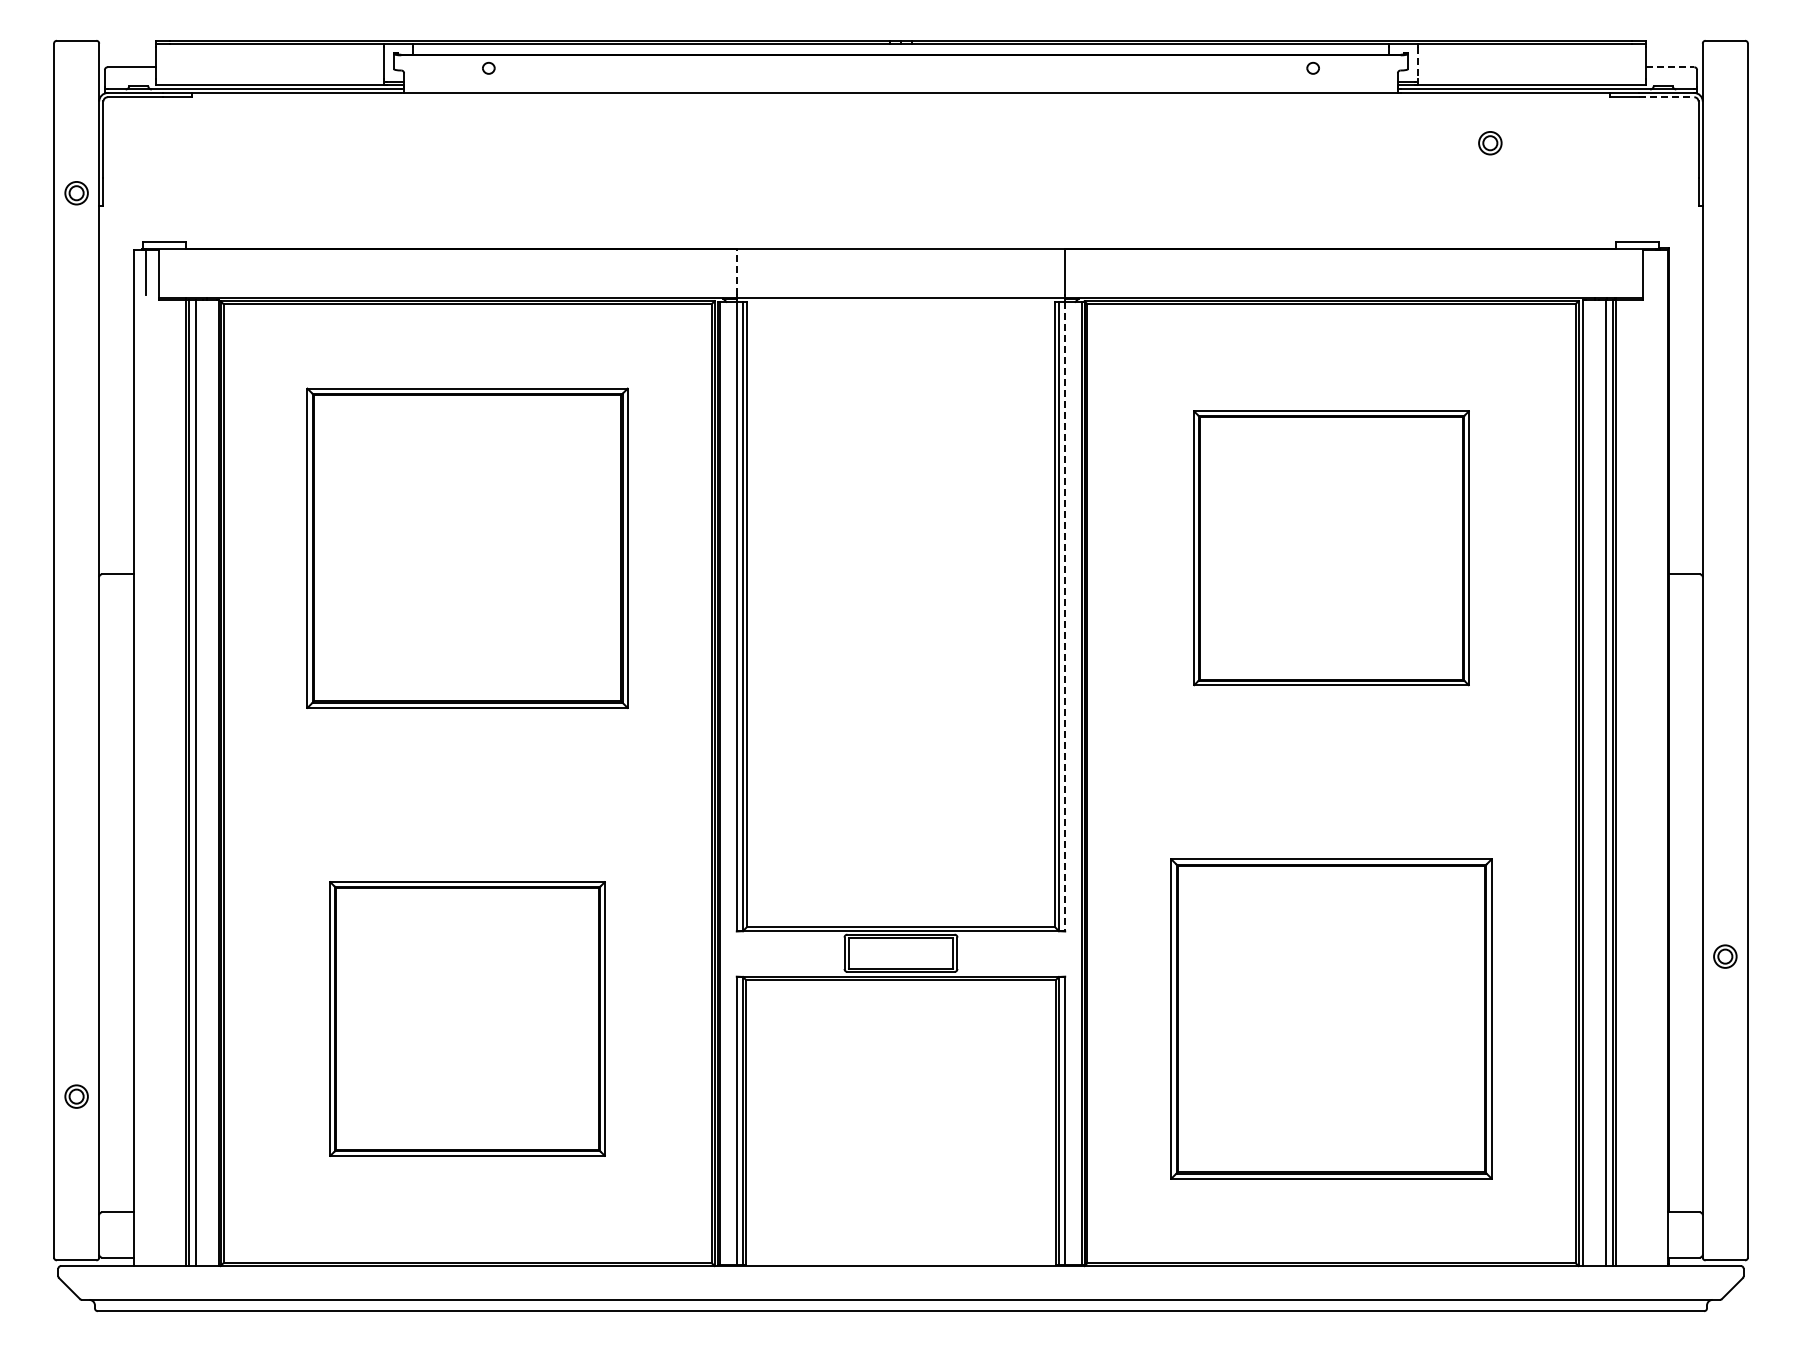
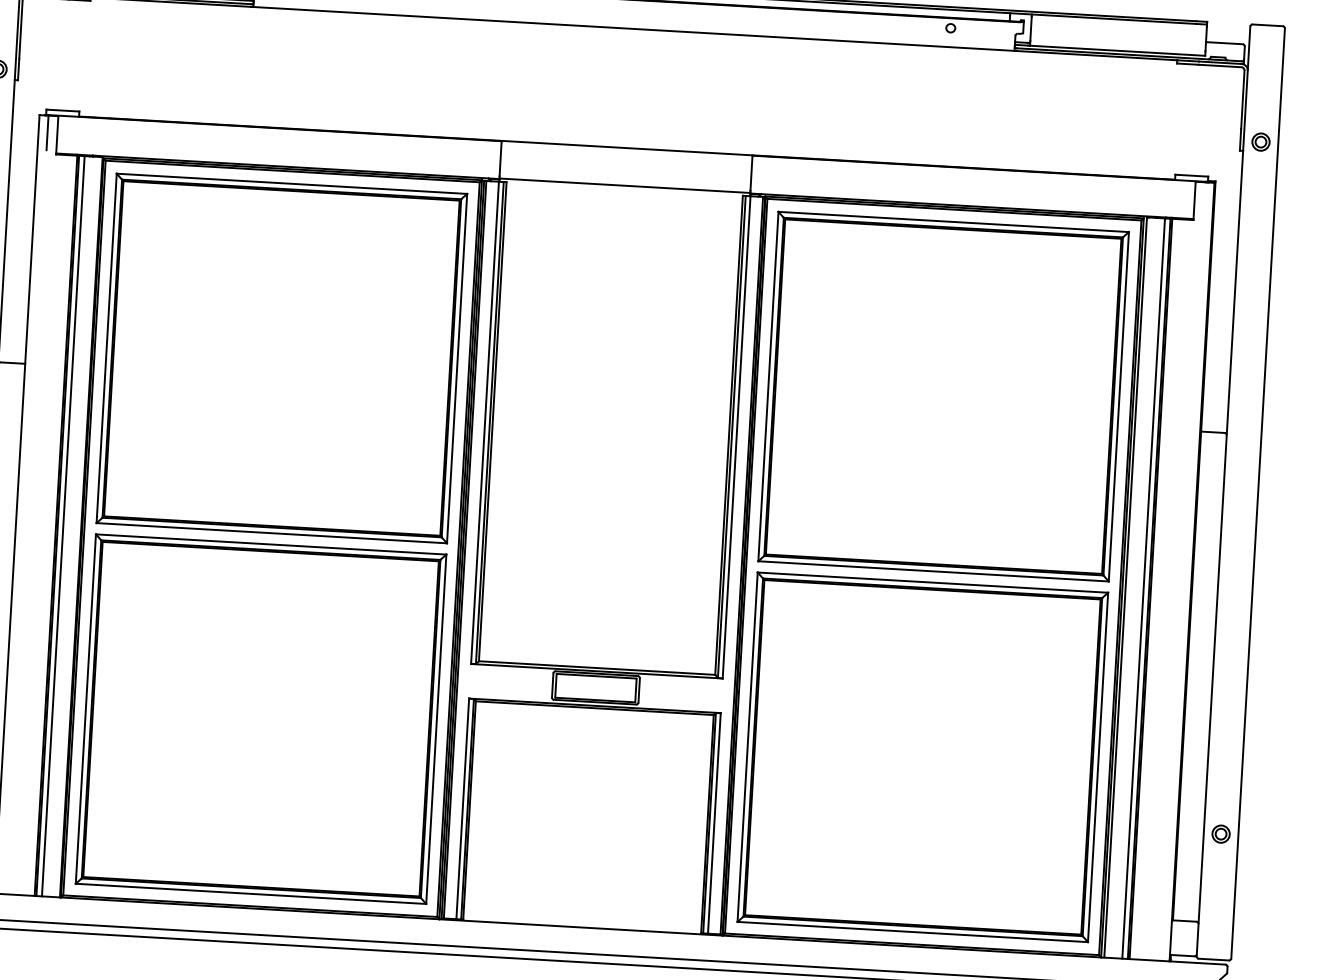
line: (1417, 63) -> (1030, 29), dashed -> solid
line: (1670, 67) -> (1224, 43), dashed -> solid
line: (1666, 97) -> (1220, 66), dashed -> solid
part: (1490, 143) -> (1261, 142), moved
line: (737, 271) -> (500, 158), dashed -> solid
part: (467, 548) -> (281, 358), size x1.43
part: (1331, 548) -> (943, 396), size x1.67
line: (1065, 616) -> (736, 437), dashed -> solid
part: (1725, 956) -> (1221, 834), moved
part: (467, 1018) -> (261, 718), size x1.67
part: (1331, 1018) -> (922, 756), size x1.43

